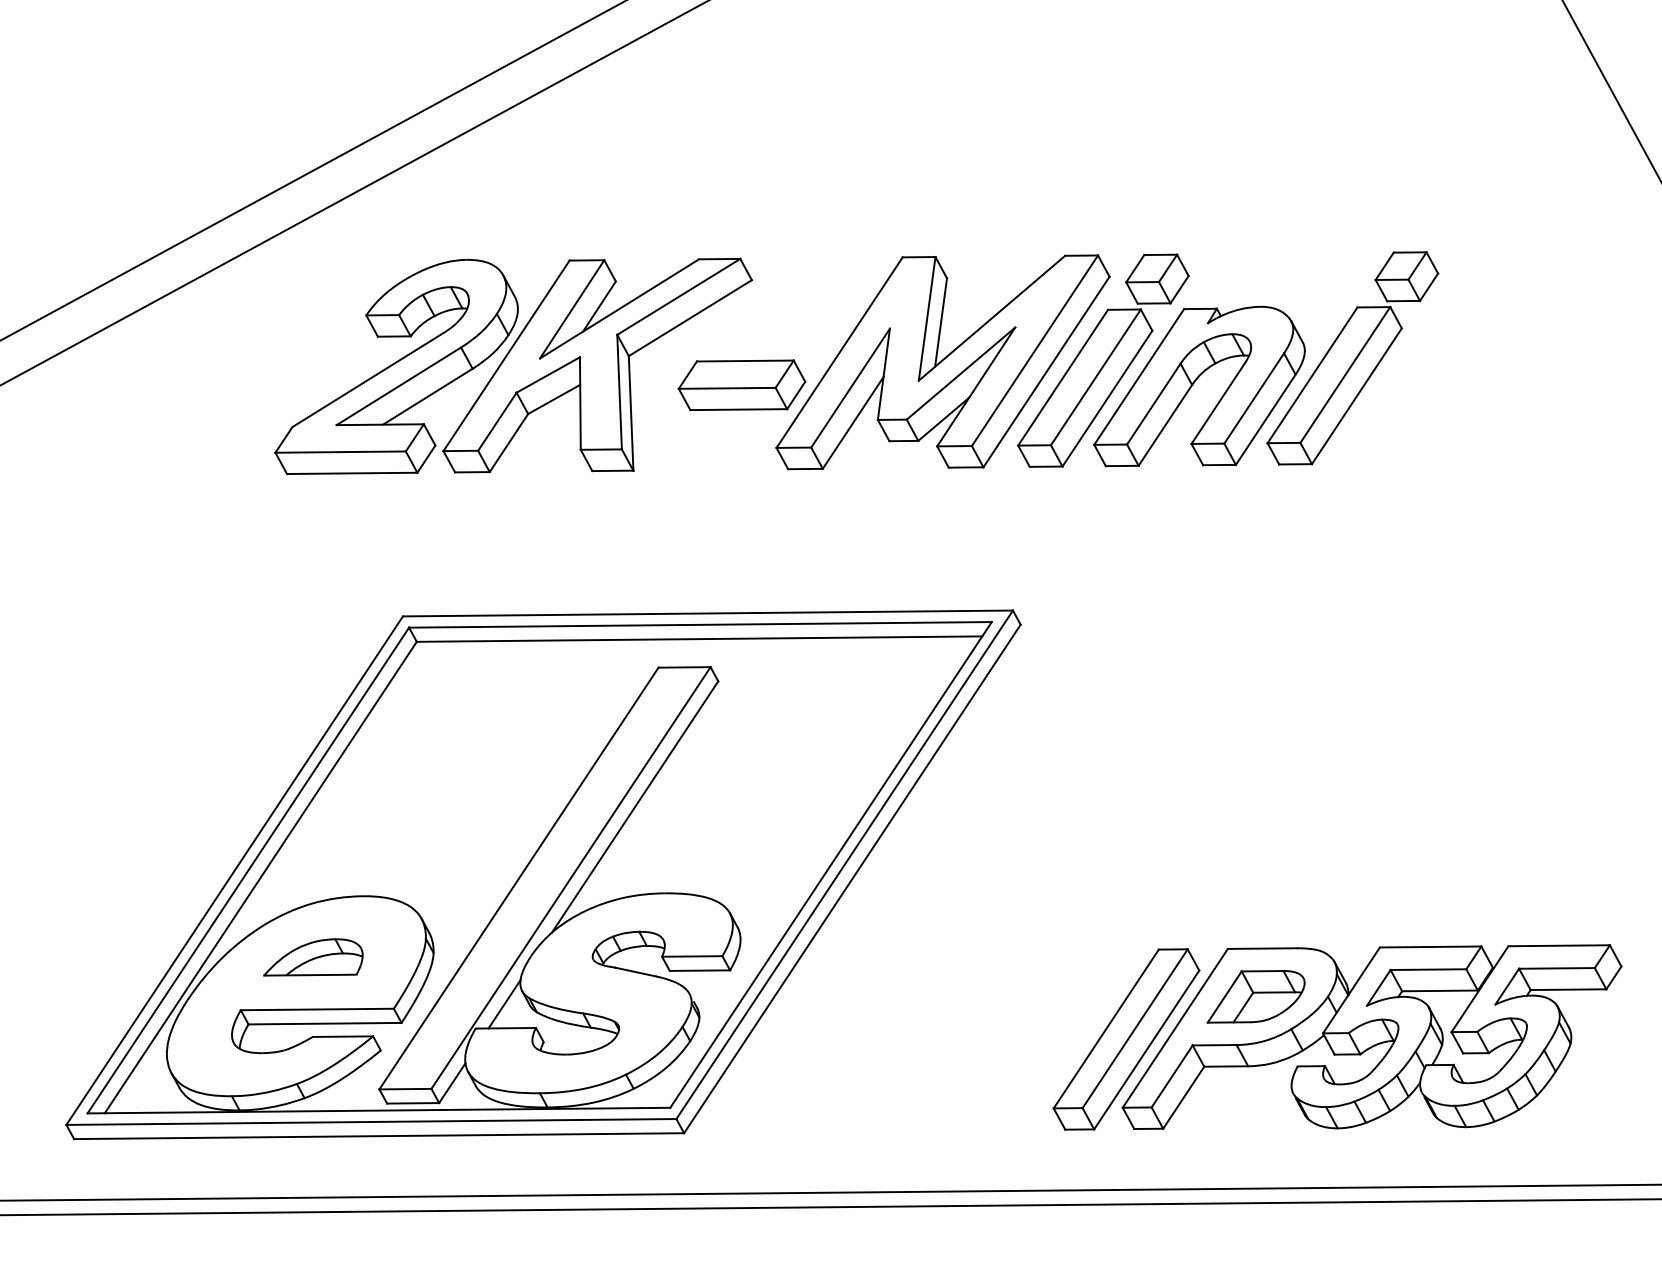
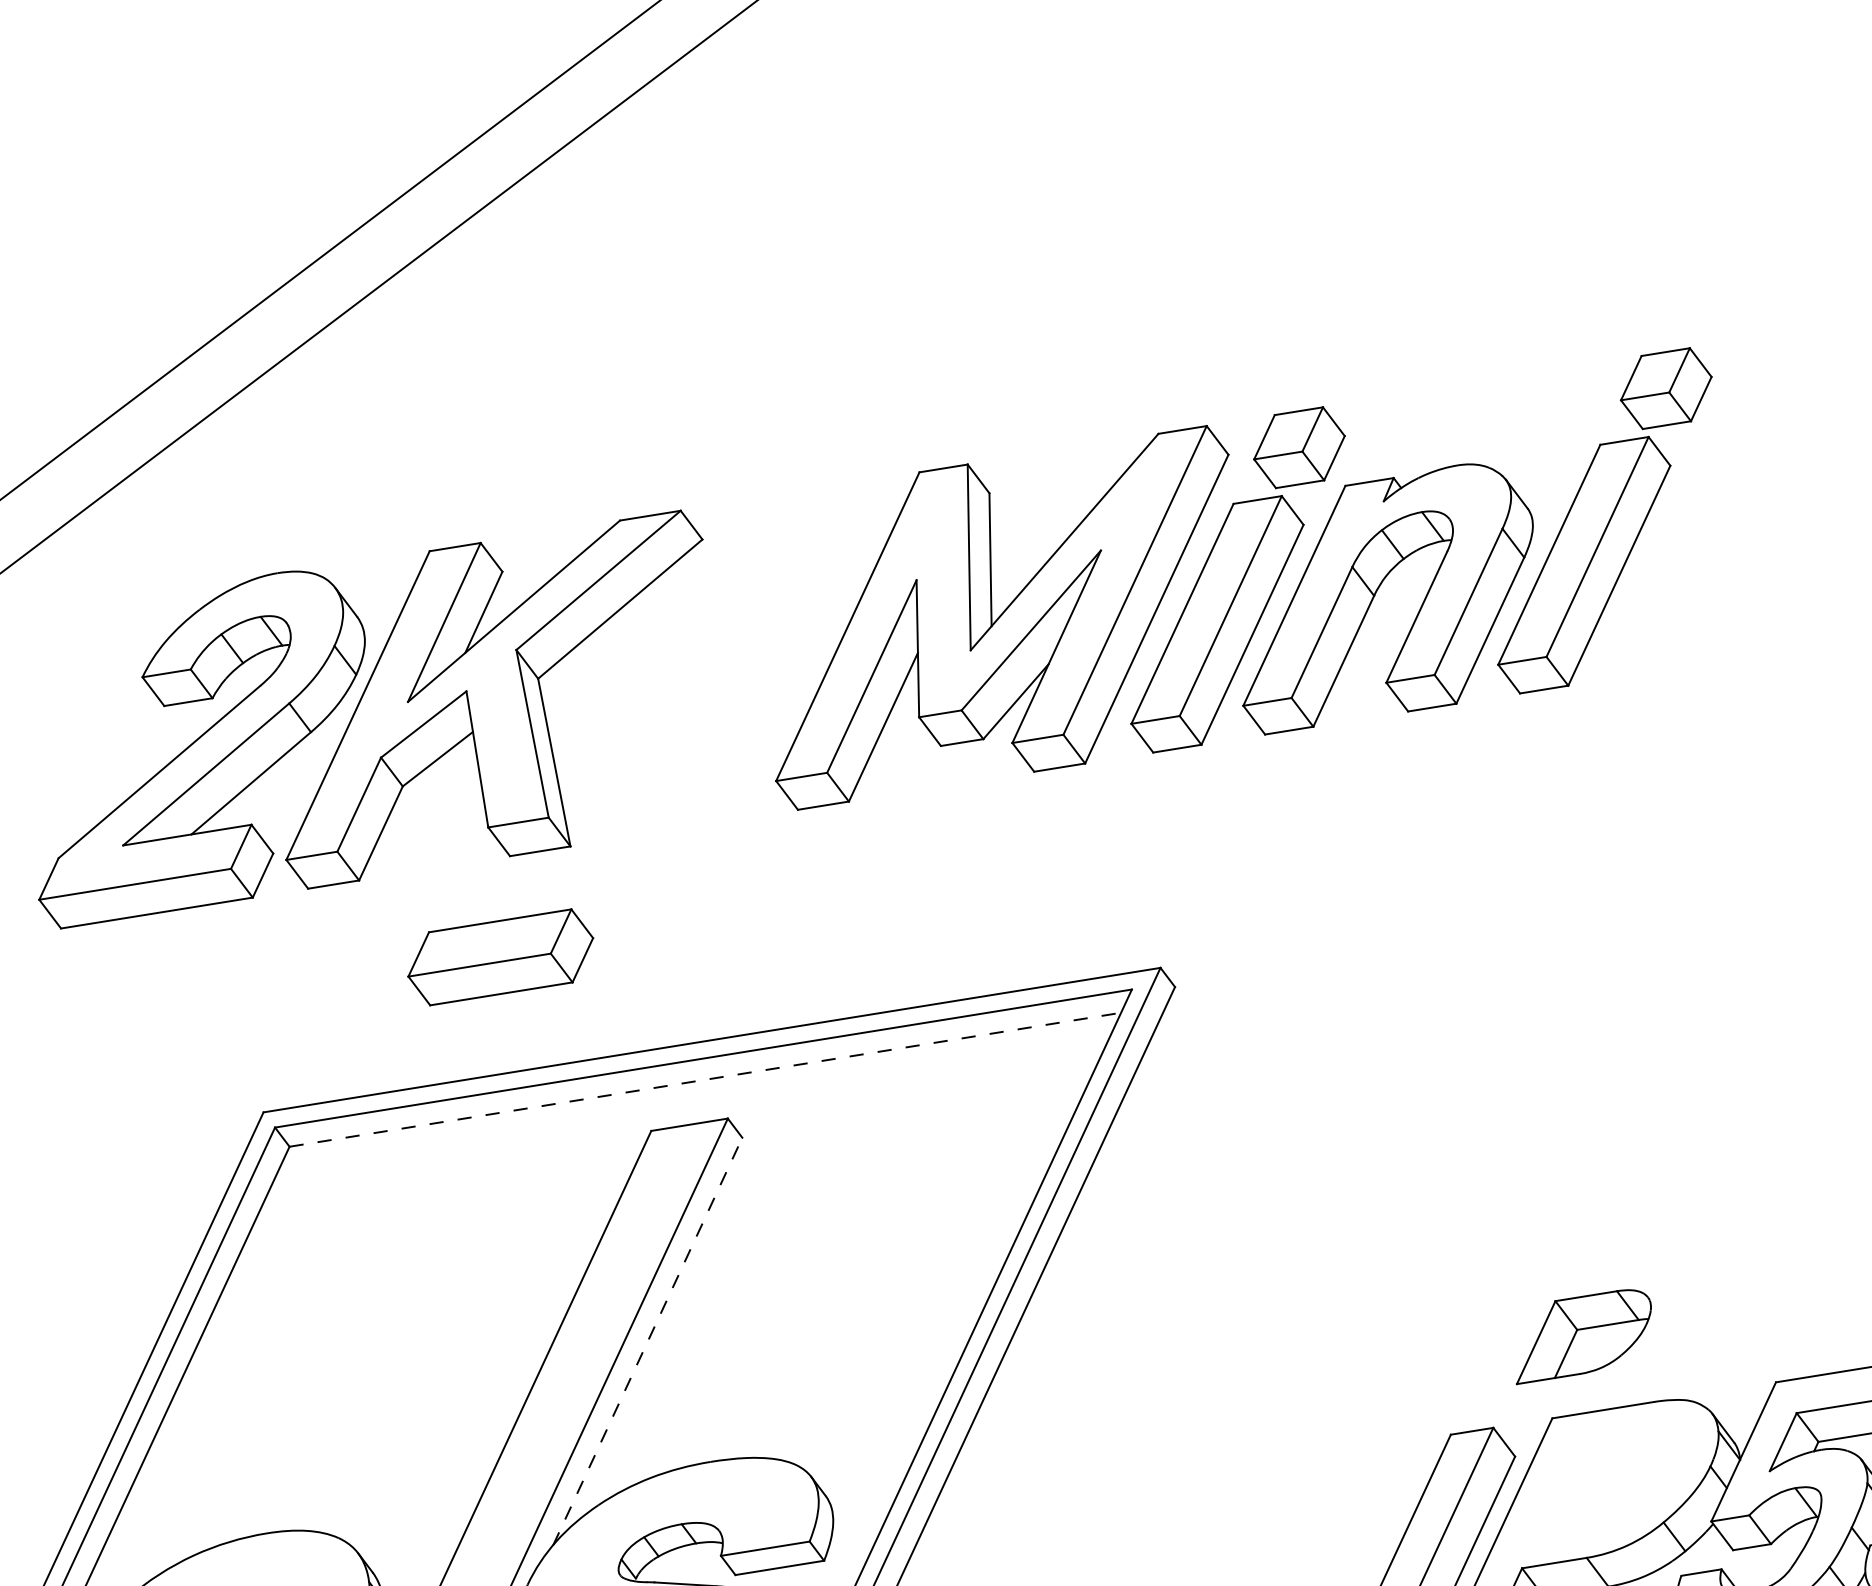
part: (741, 385) -> (500, 957), moved
line: (699, 639) -> (705, 1080), solid -> dashed
line: (635, 807) -> (648, 1342), solid -> dashed
part: (1255, 996) -> (1581, 1334), moved

